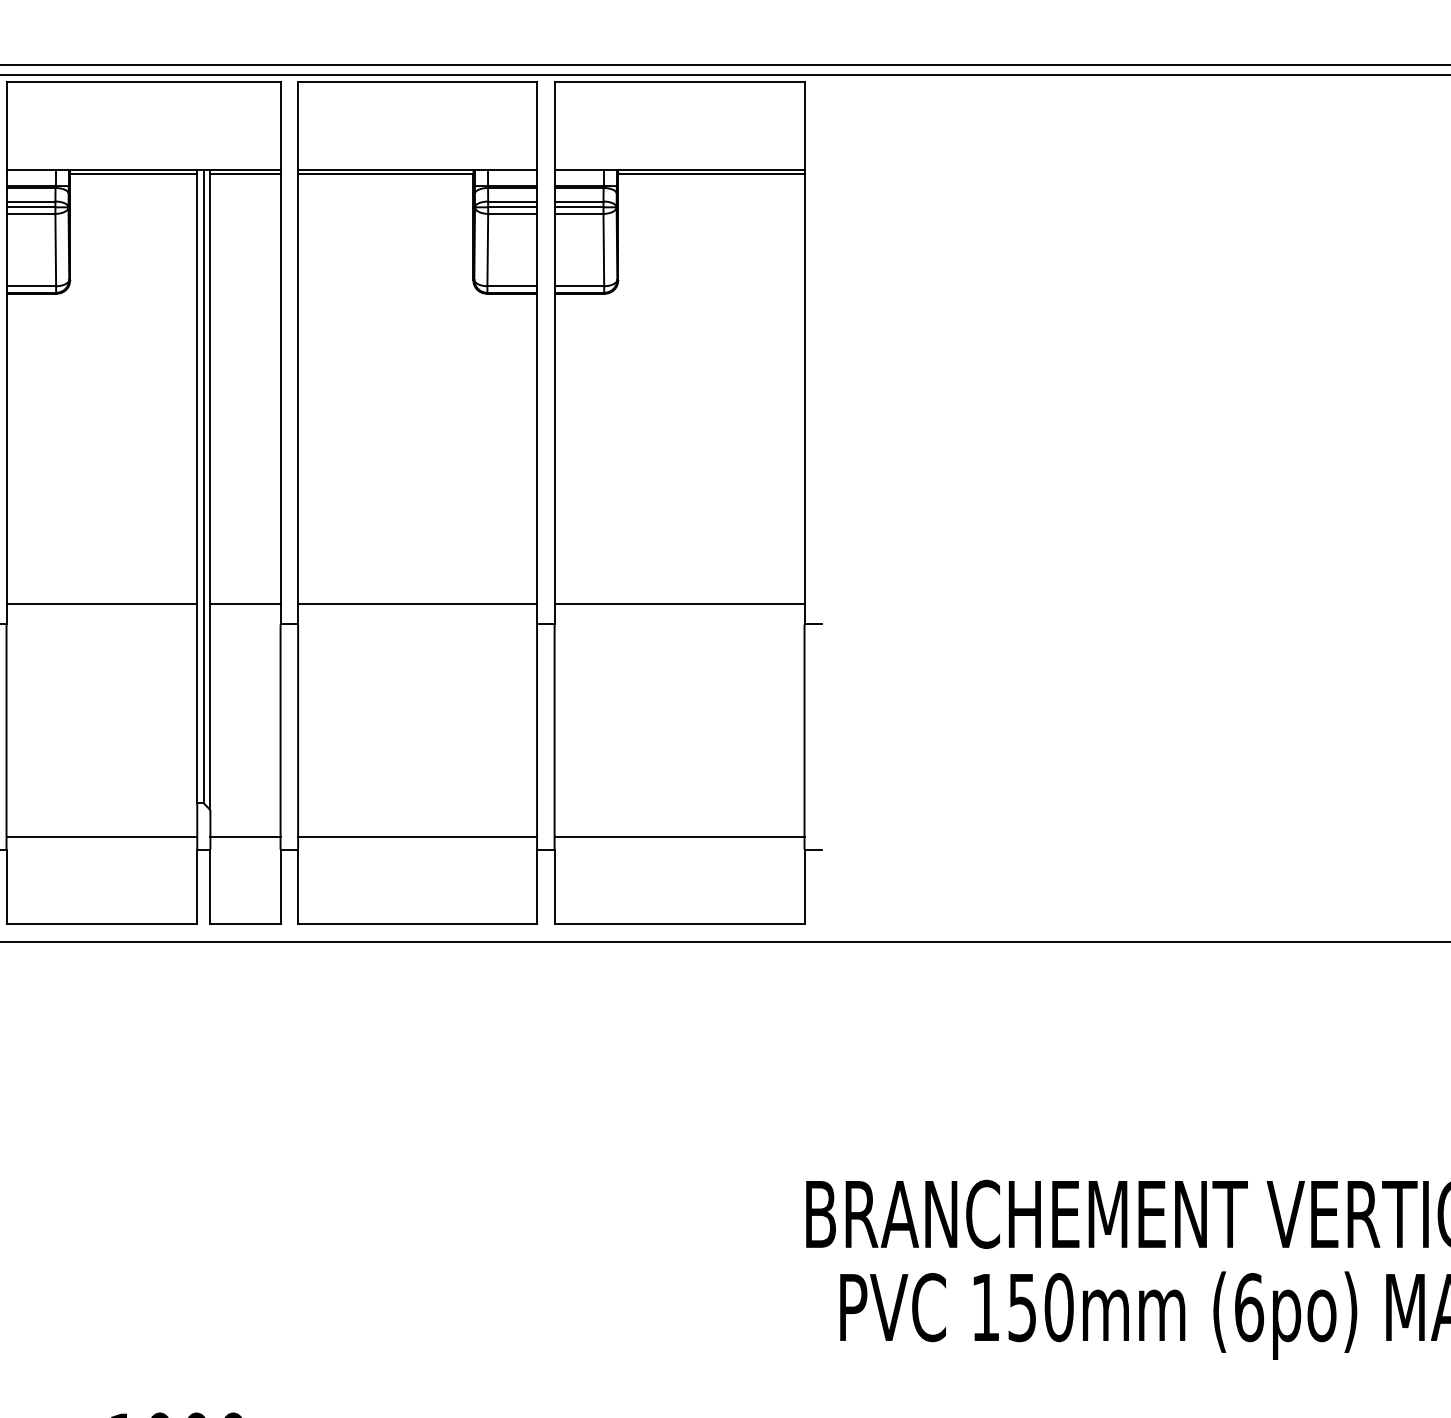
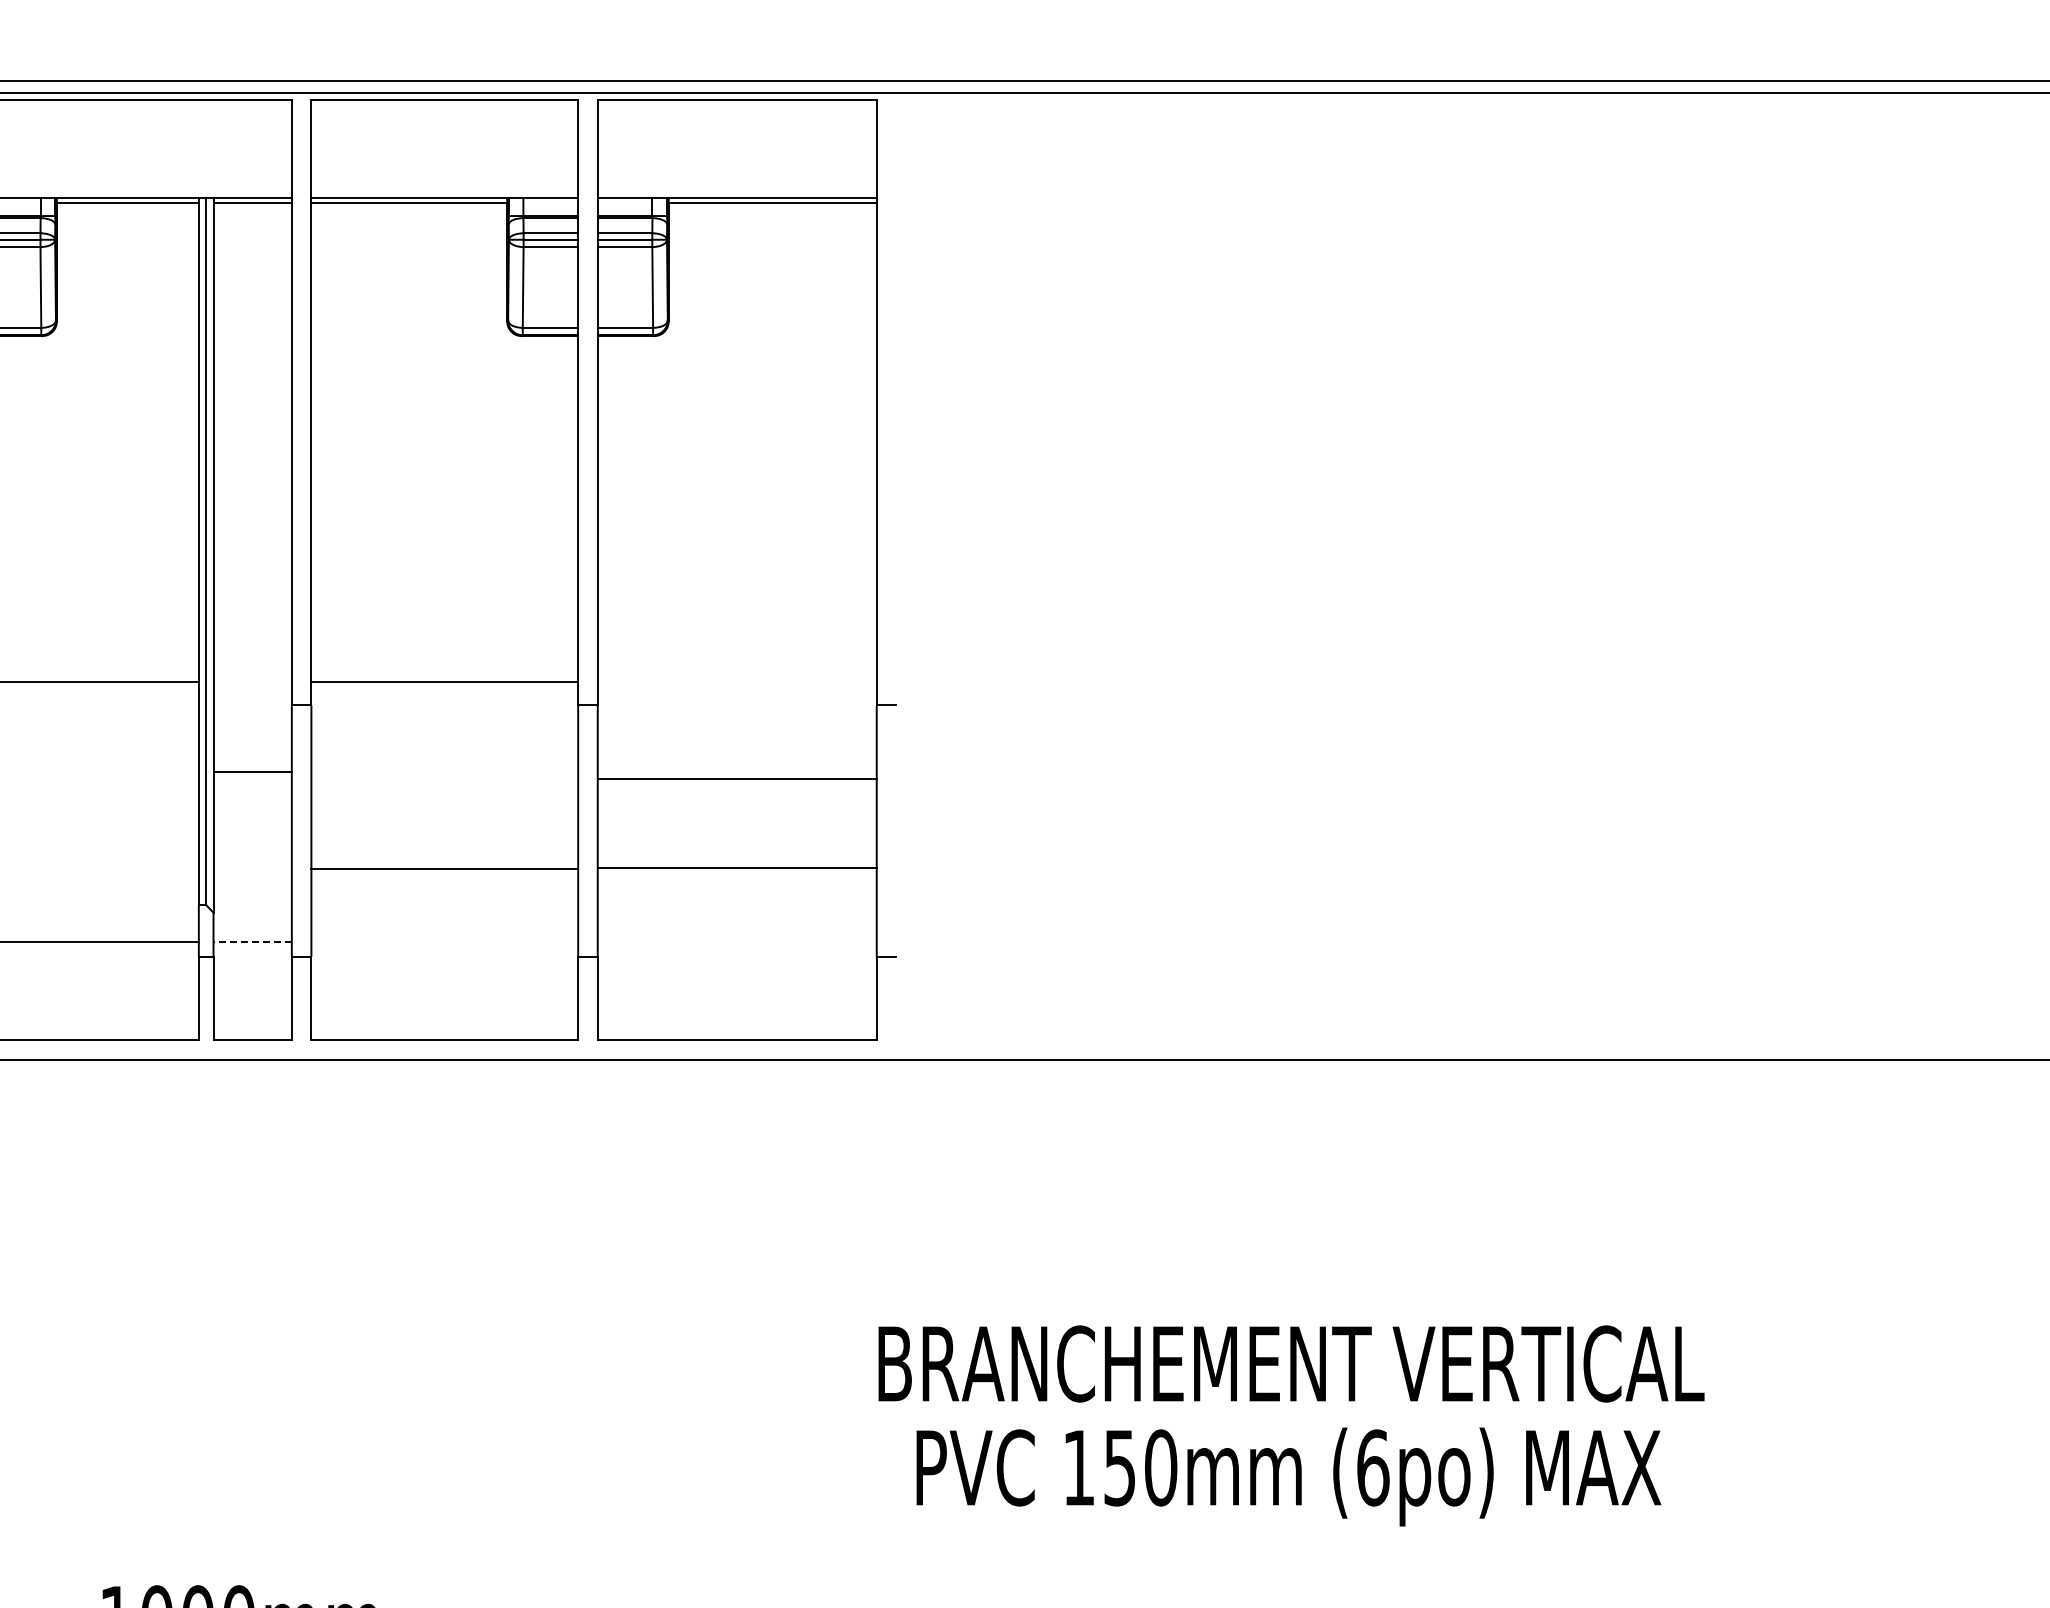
line: (245, 603) -> (252, 772), moved
line: (678, 603) -> (736, 779), moved
line: (245, 836) -> (252, 942), solid -> dashed
line: (417, 836) -> (444, 869), moved
line: (678, 836) -> (736, 868), moved

